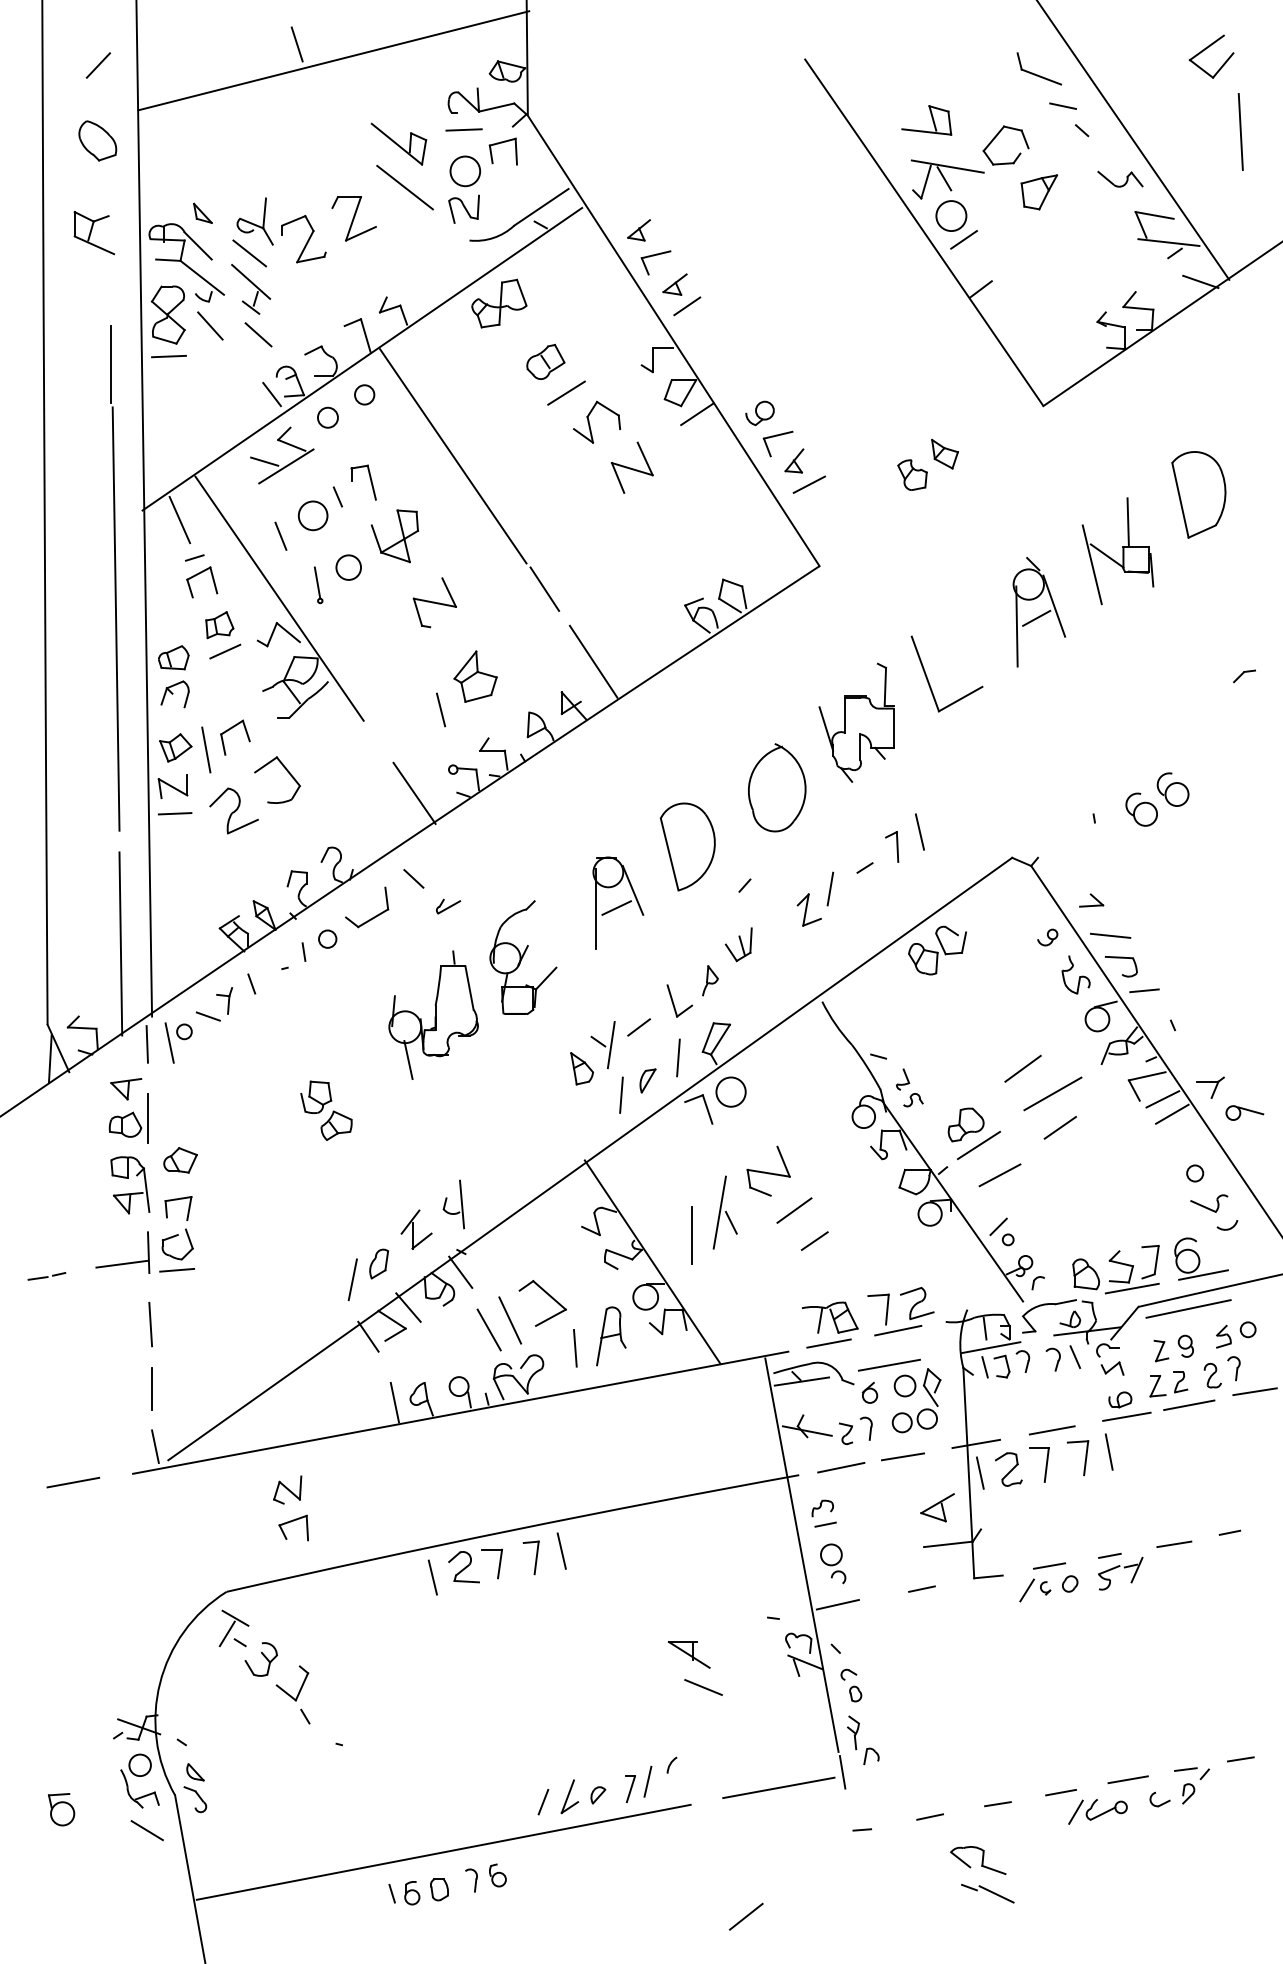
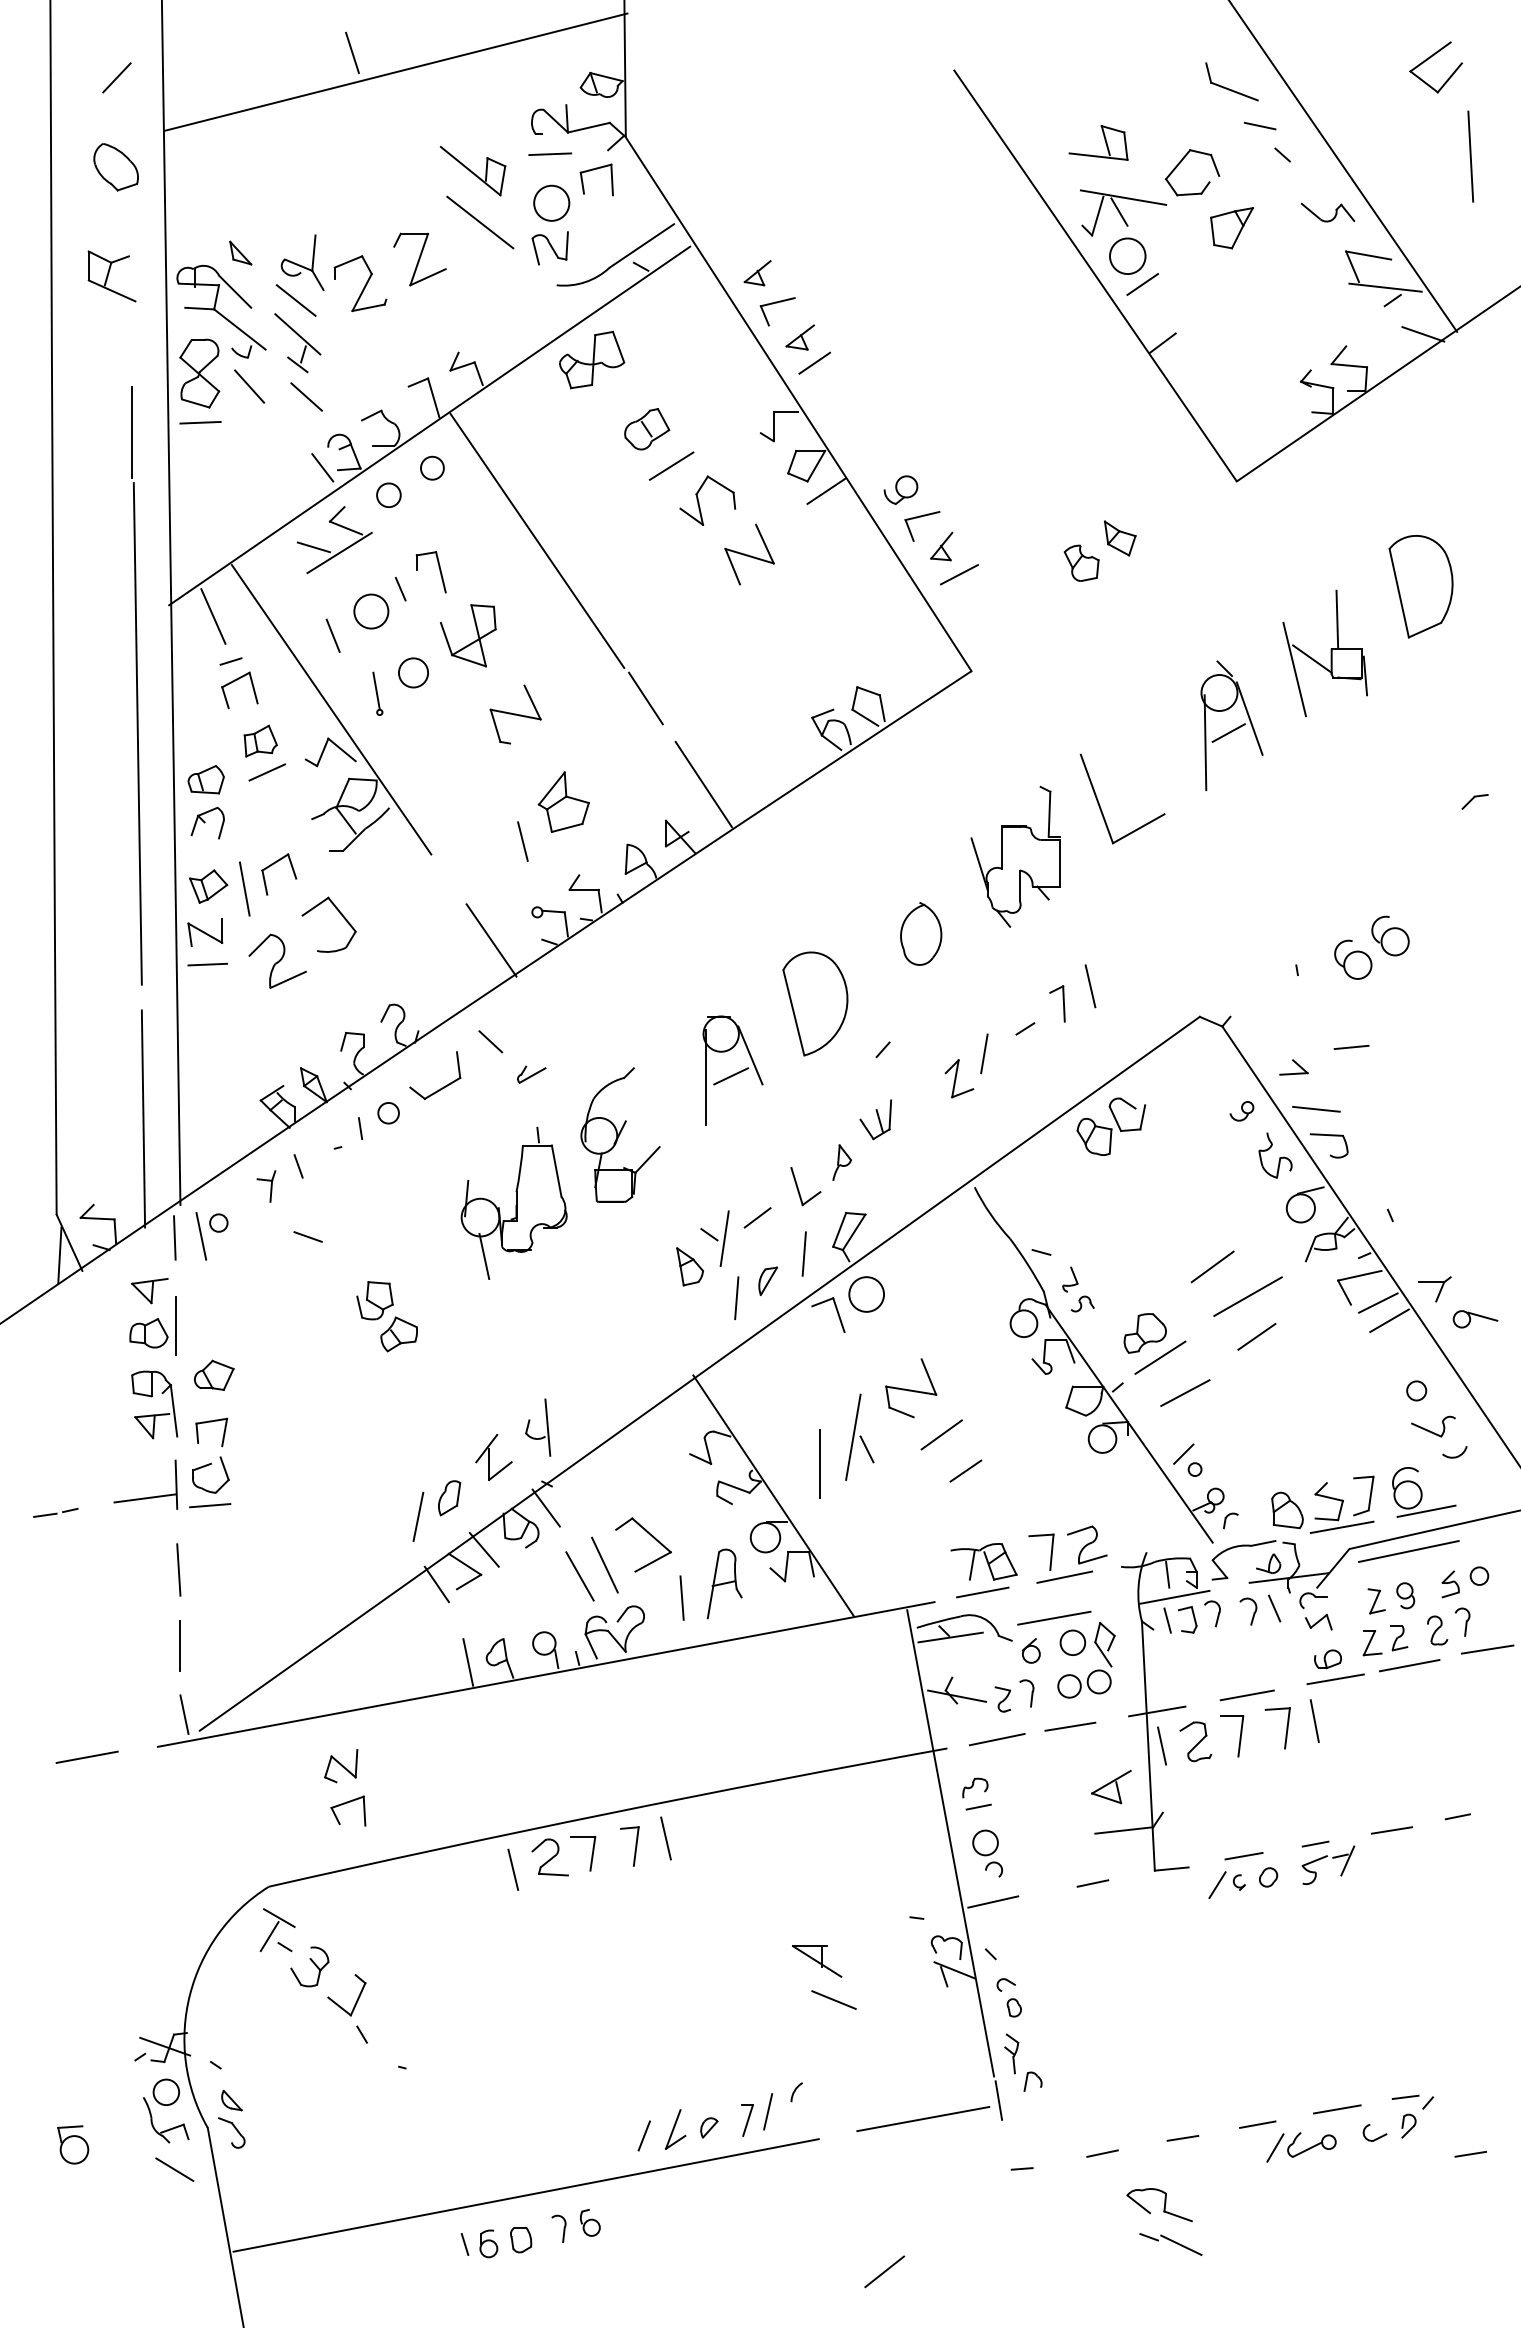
part: (776, 787) -> (920, 933), size x0.6
line: (1144, 990) -> (1351, 1046), moved
line: (207, 1016) -> (307, 1236), moved
line: (1240, 1759) -> (1470, 2154), moved

